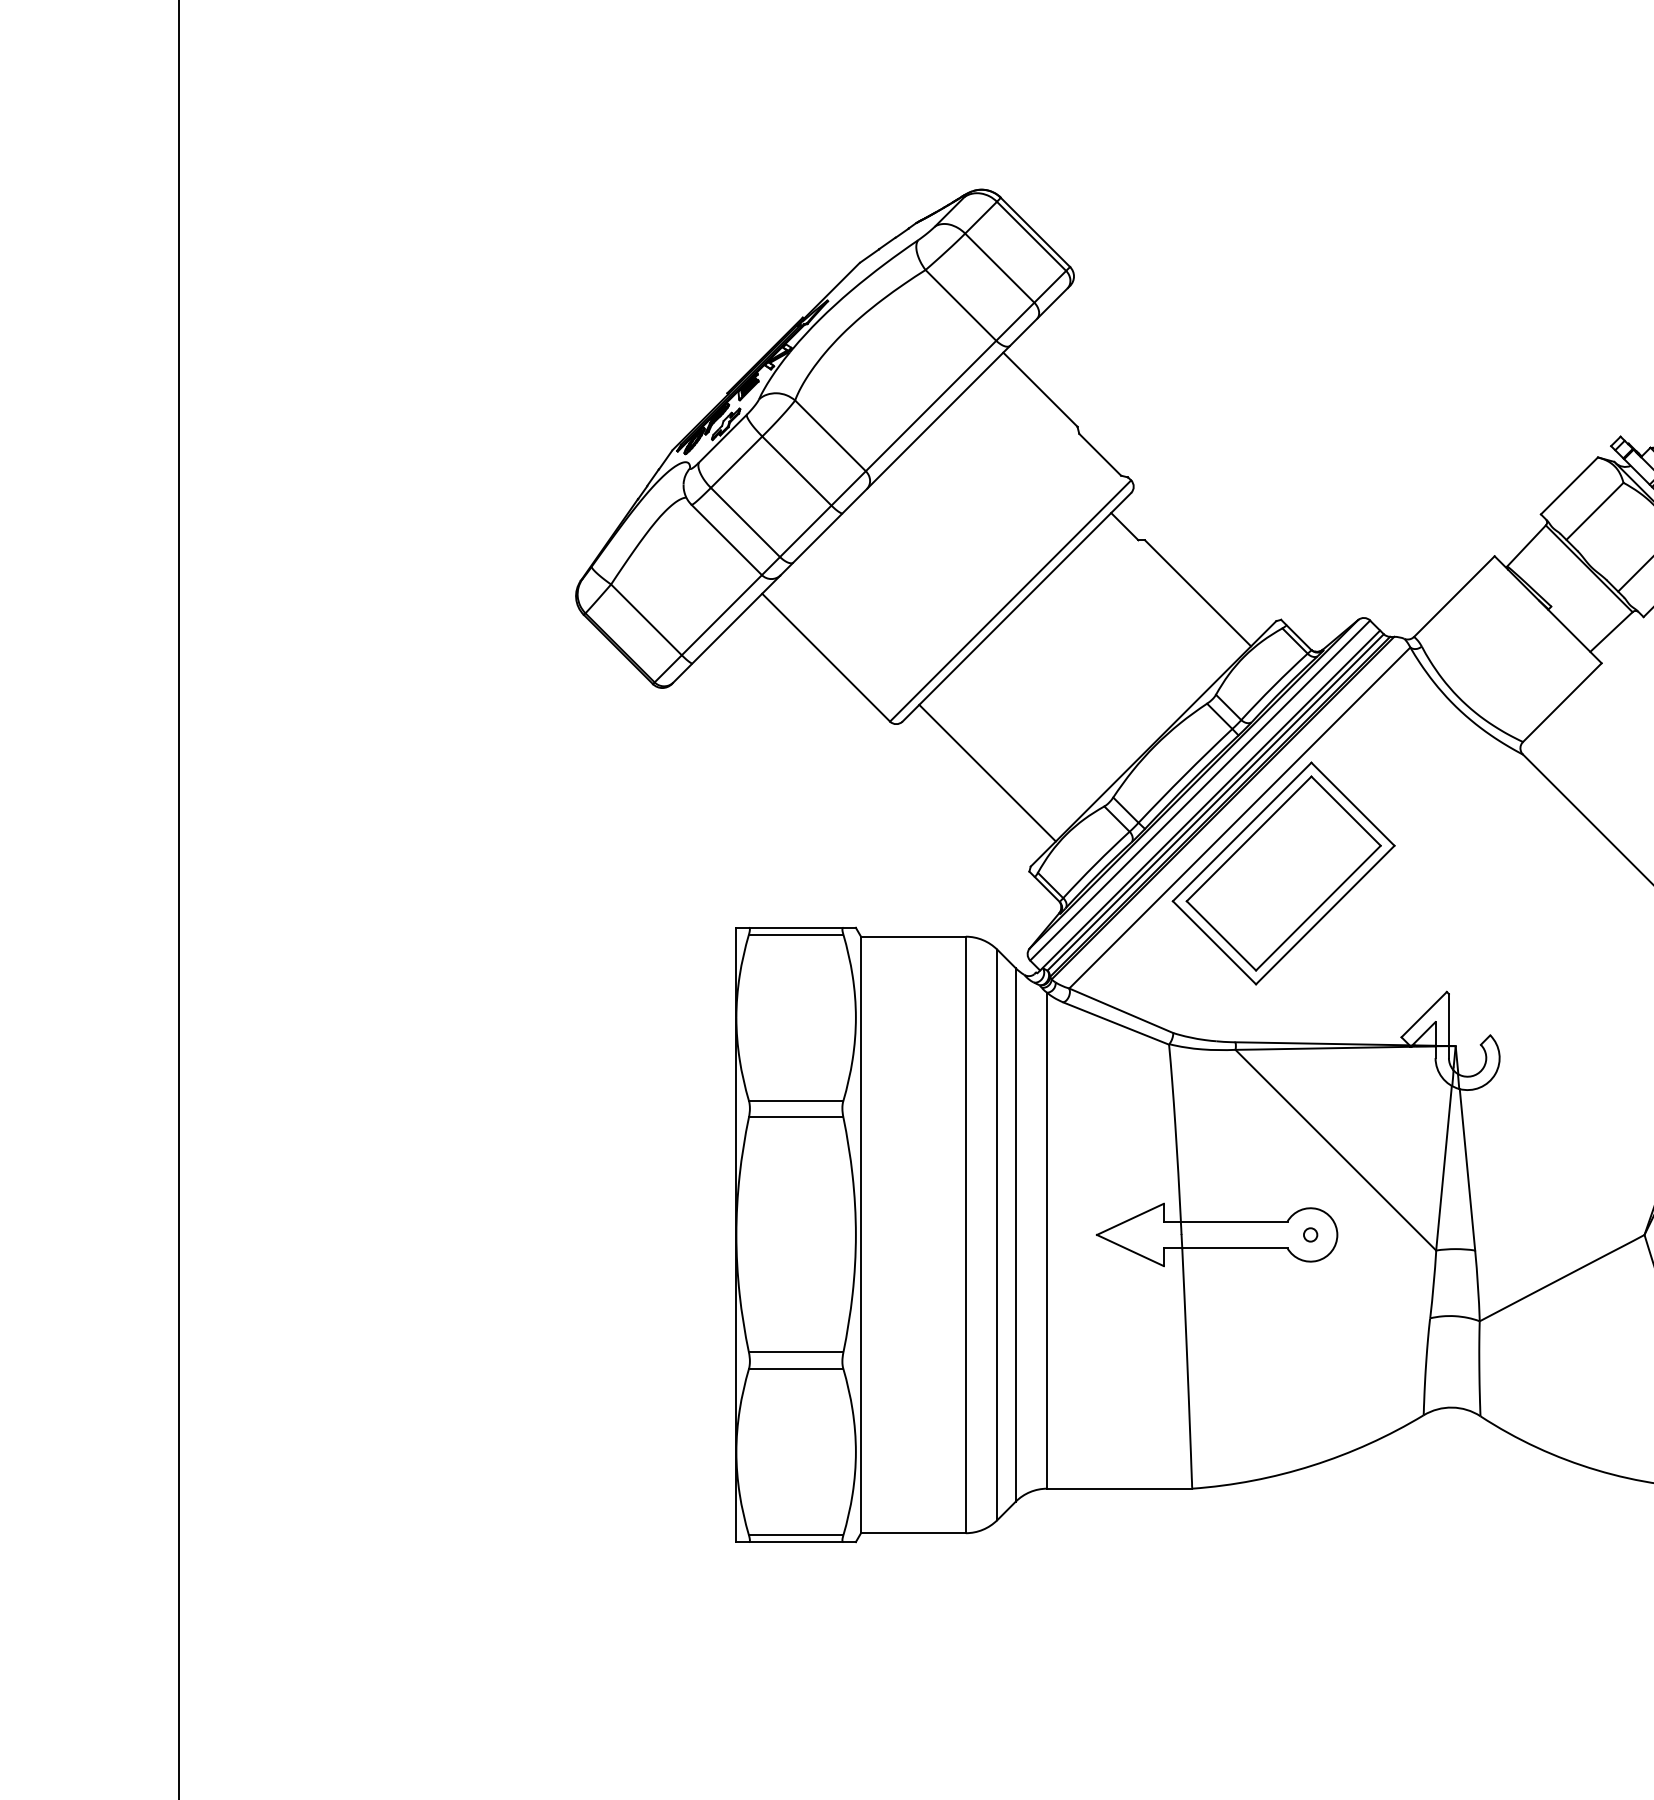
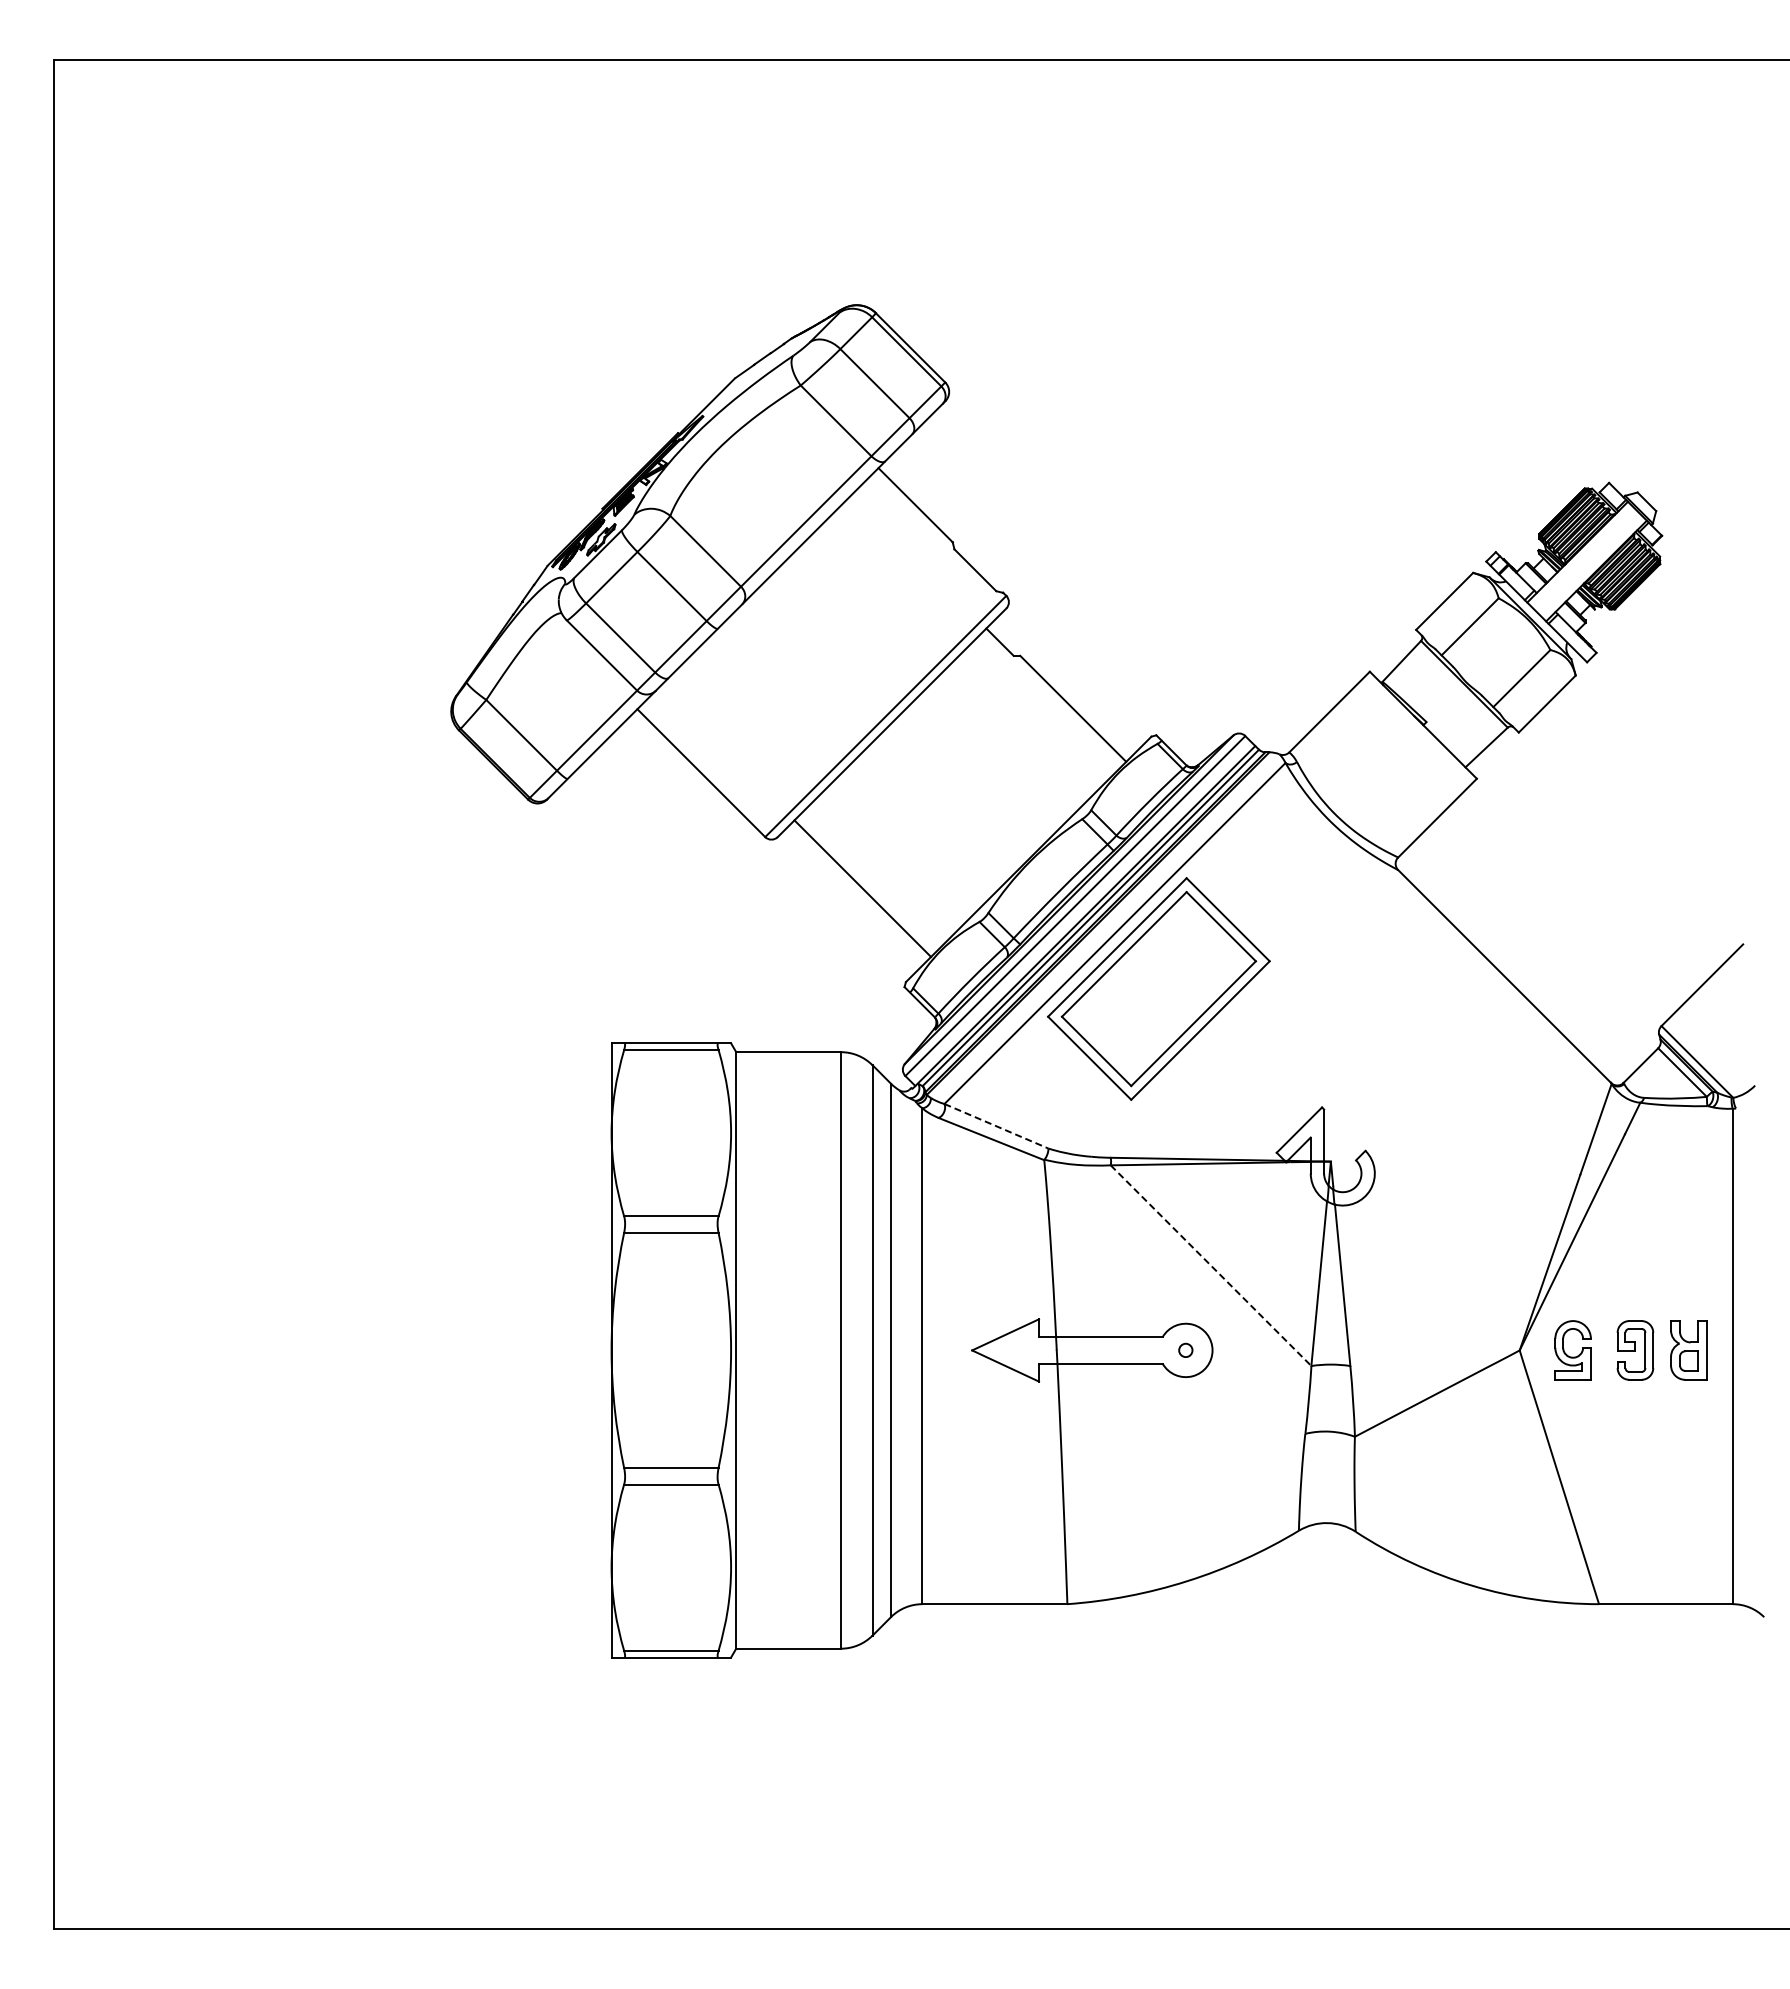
line: (1121, 1011) -> (996, 1126), solid -> dashed
line: (1336, 1150) -> (1211, 1265), solid -> dashed

